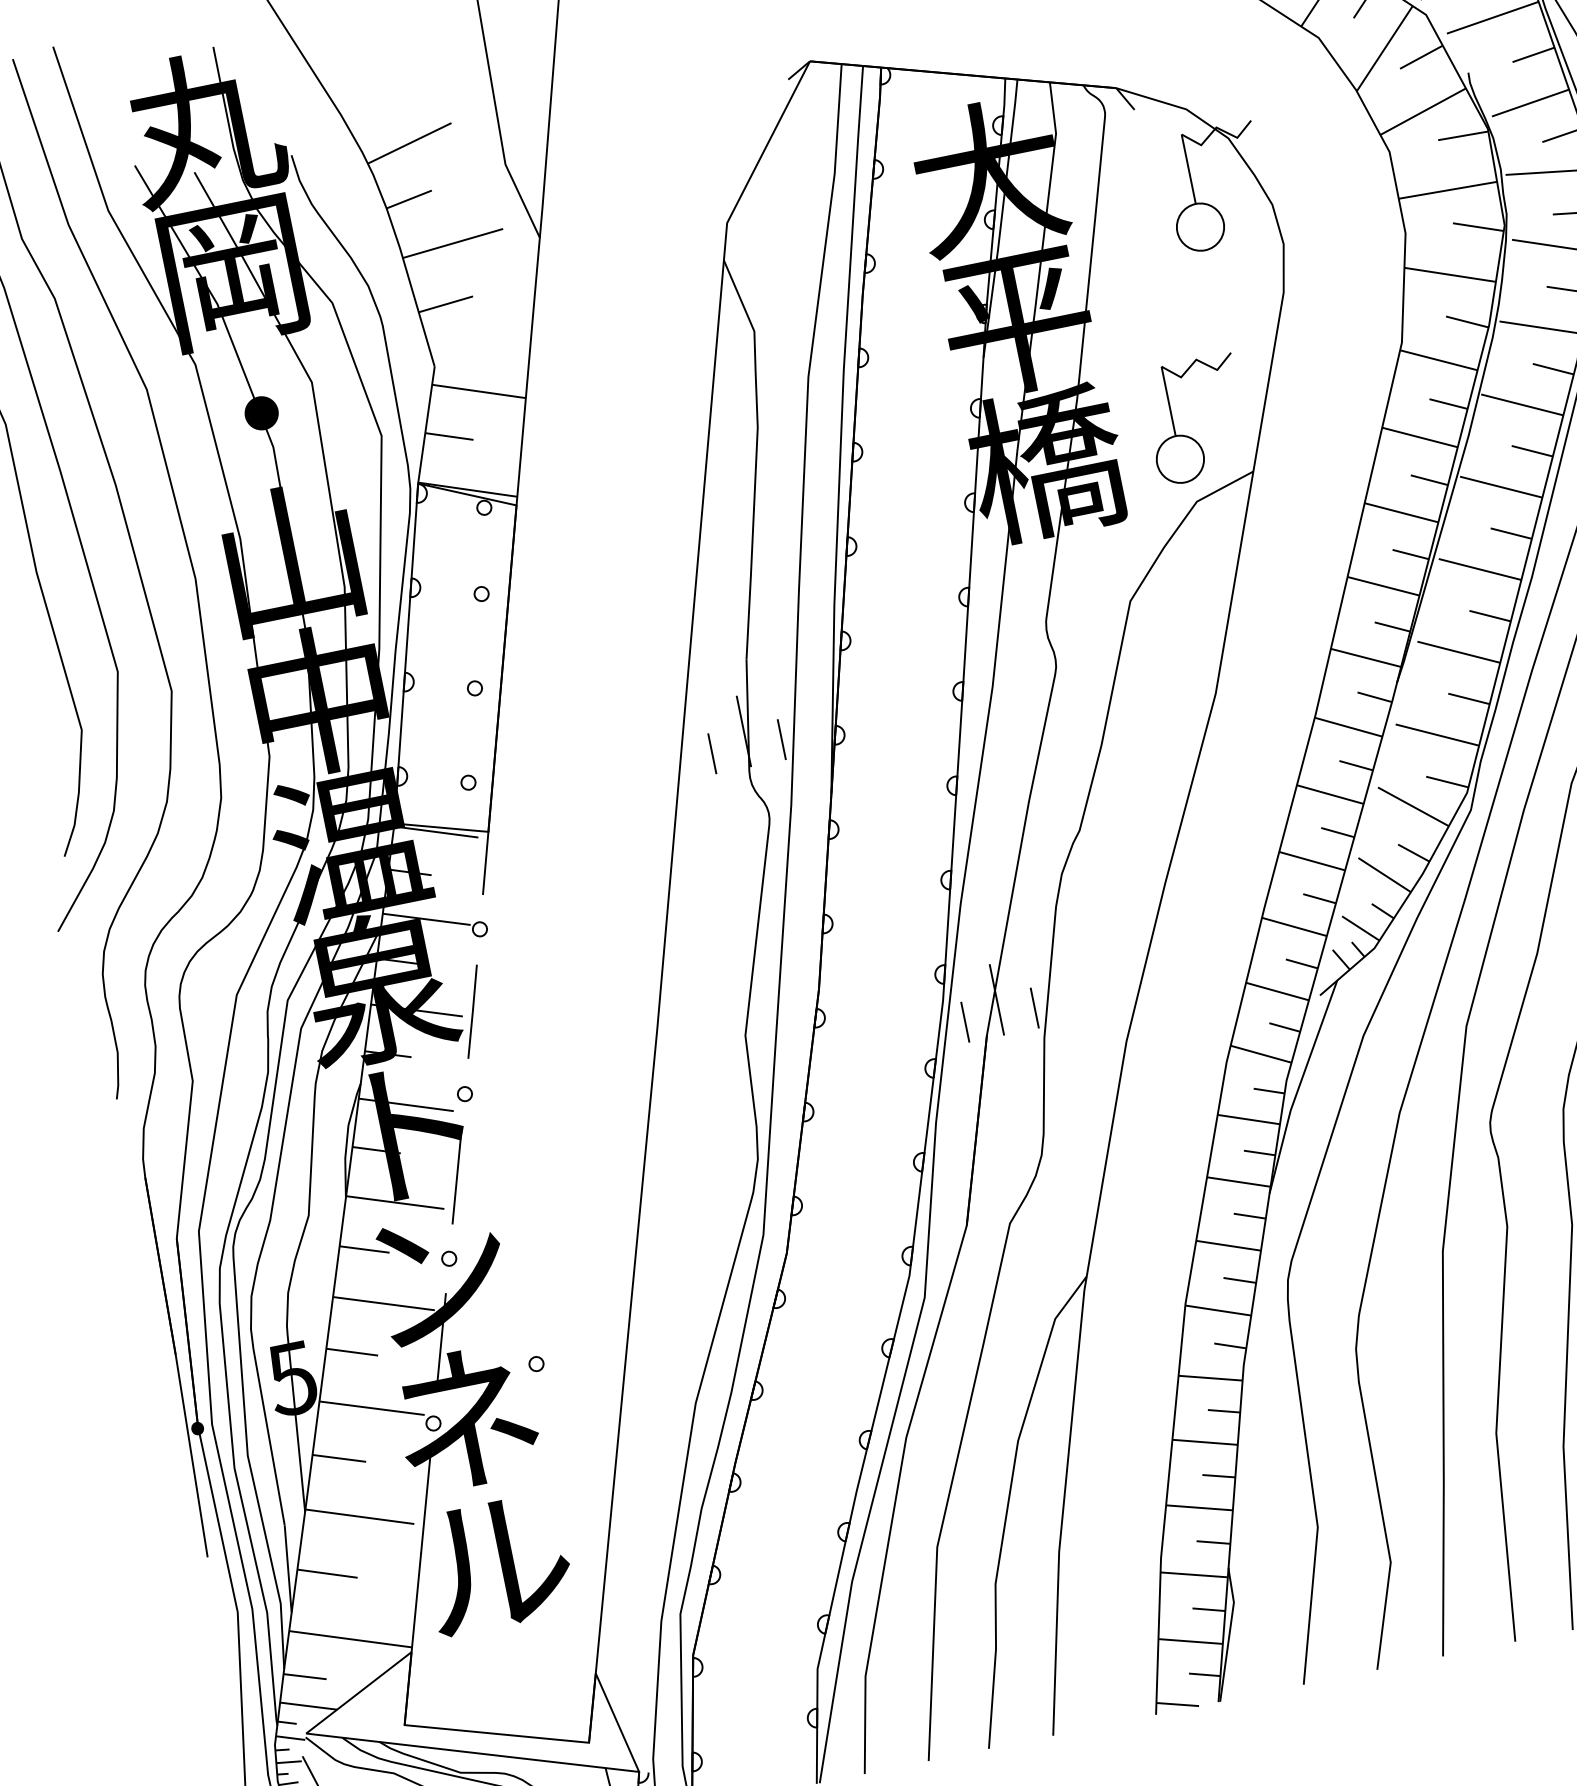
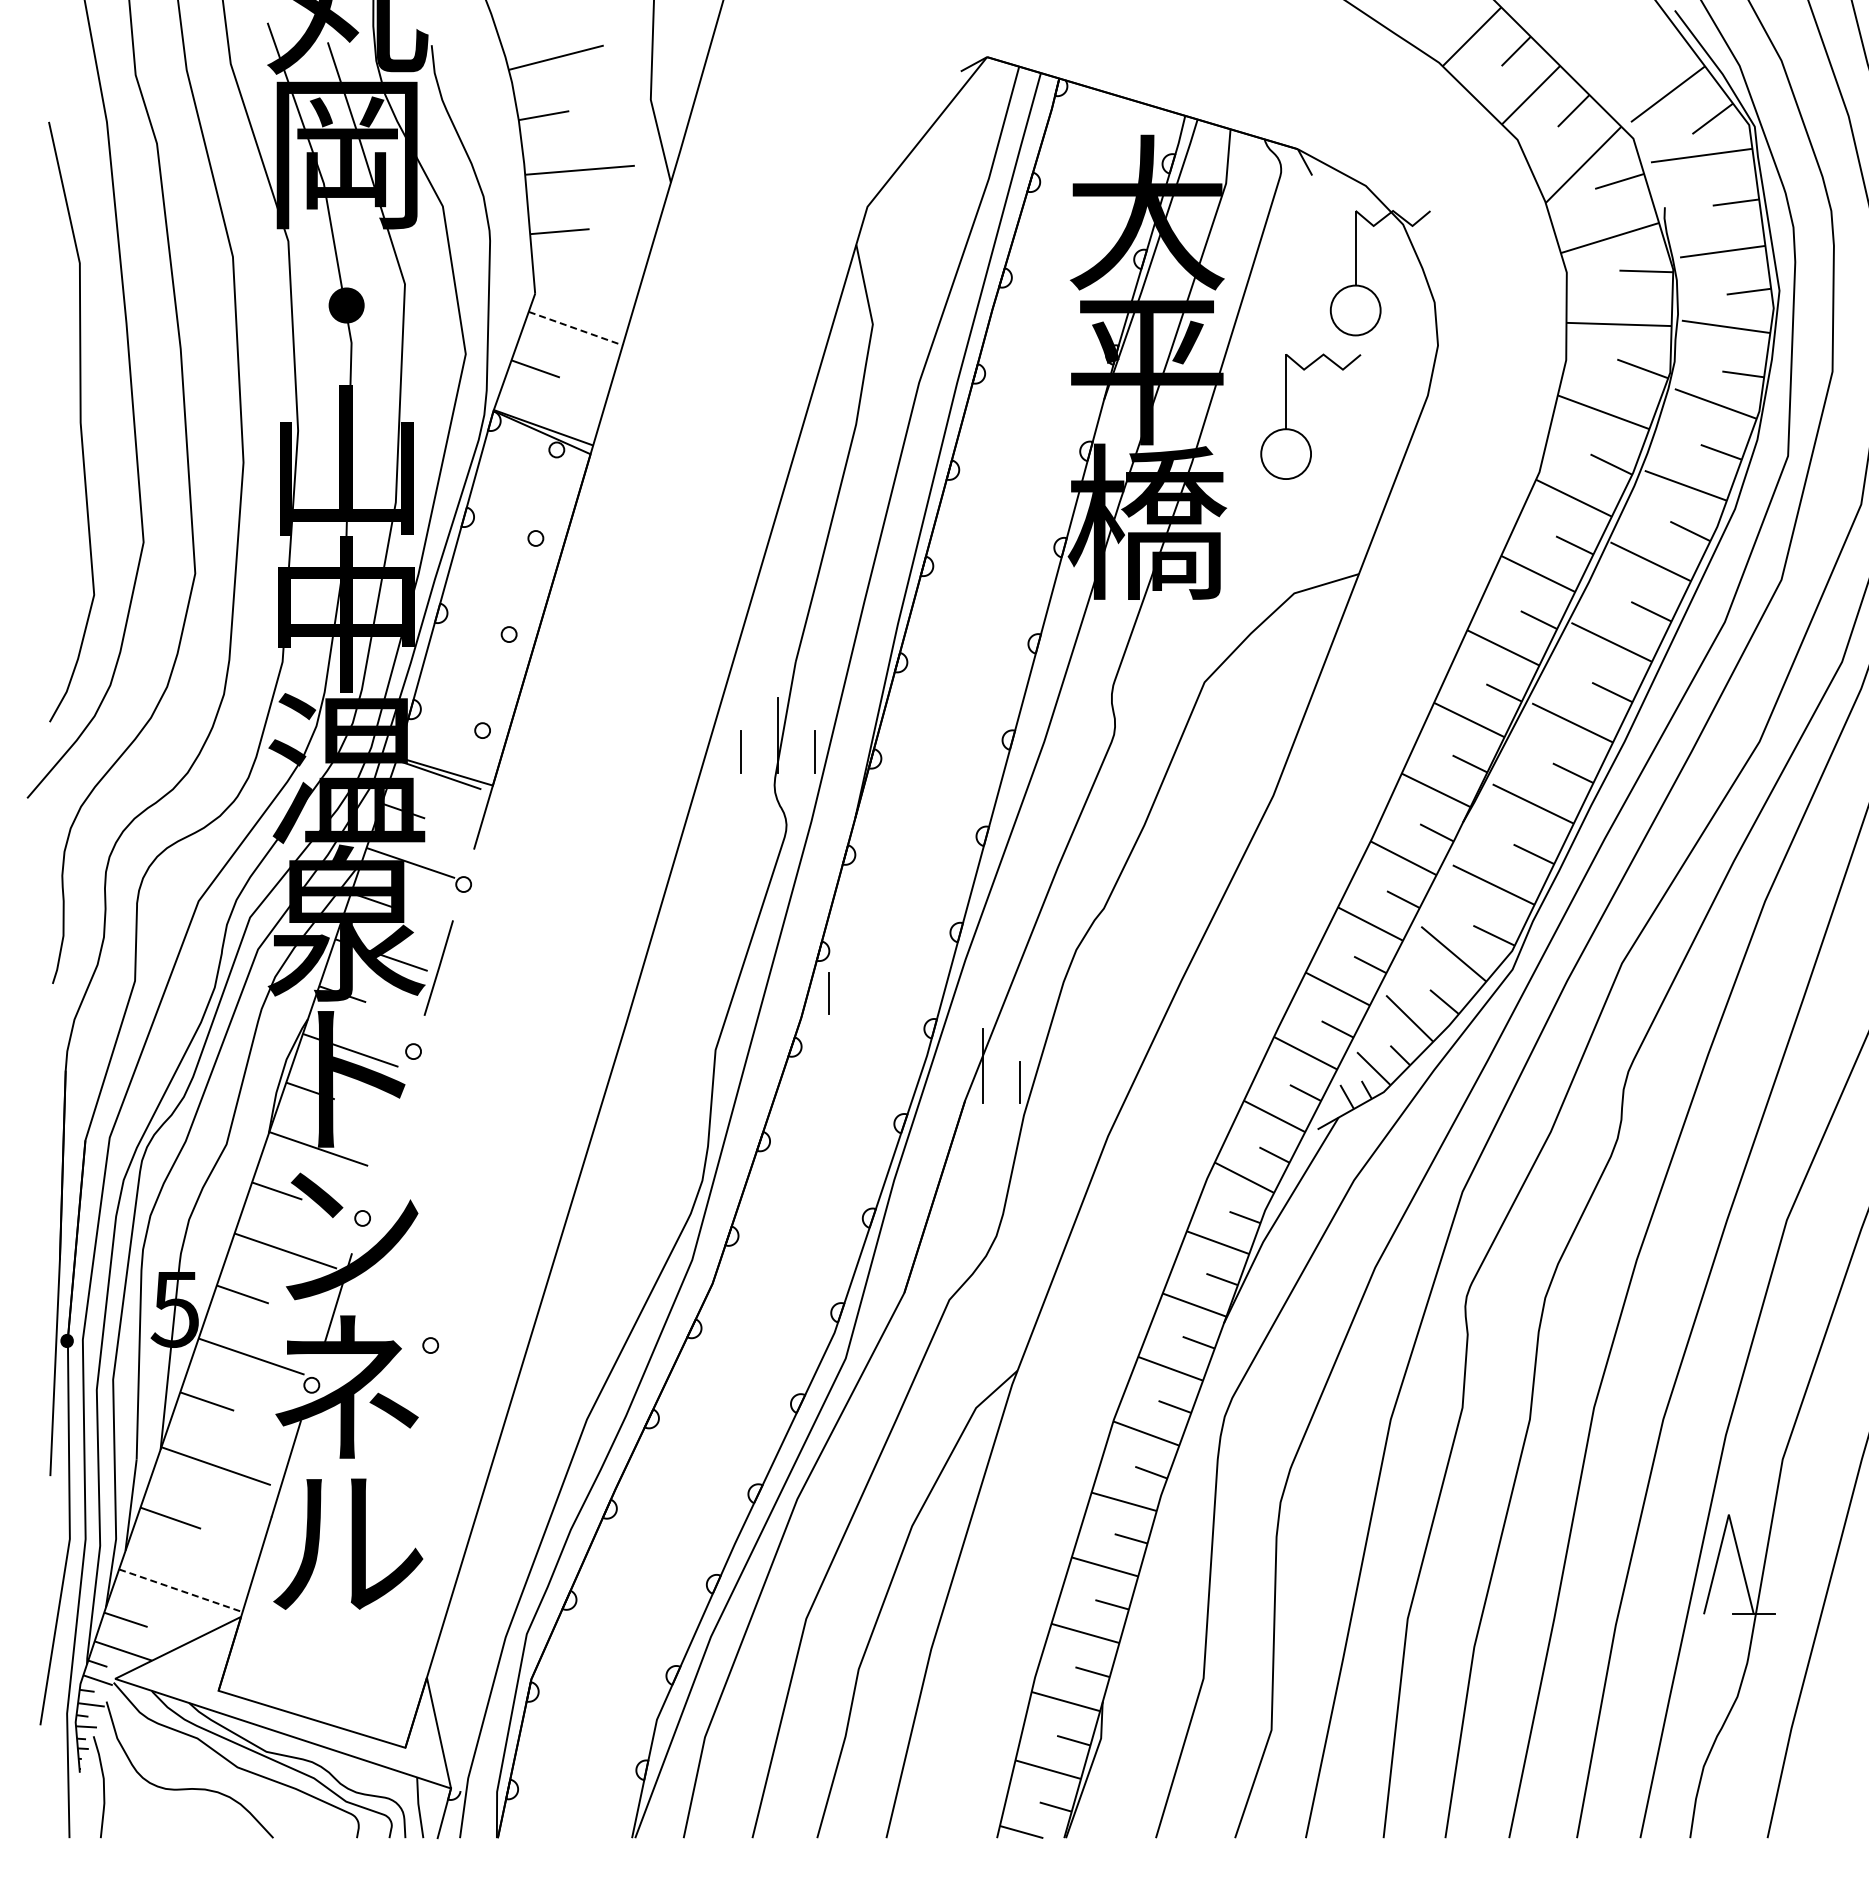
line: (478, 391) -> (575, 328), solid -> dashed
part: (1189, 436) -> (1300, 432), moved
line: (965, 1022) -> (828, 993), moved
line: (456, 1176) -> (387, 1134), removed
line: (351, 1638) -> (181, 1590), solid -> dashed

